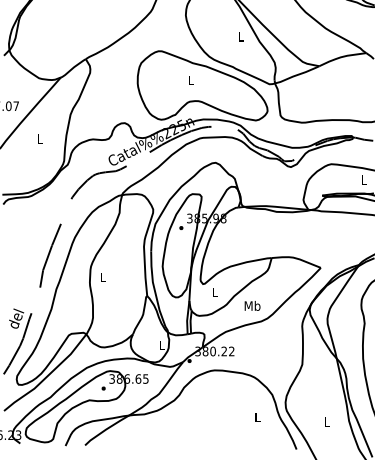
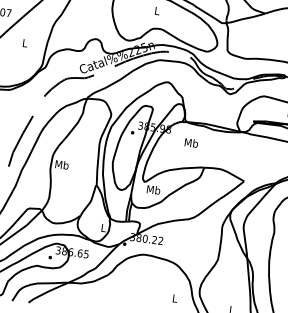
text: (102, 277) -> (61, 165), L -> Mb
text: (215, 292) -> (153, 190), L -> Mb
text: (252, 305) -> (191, 142), moved

